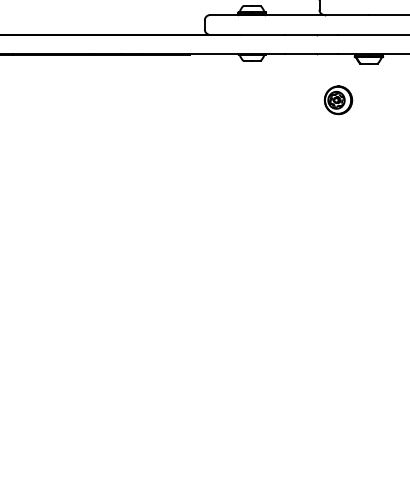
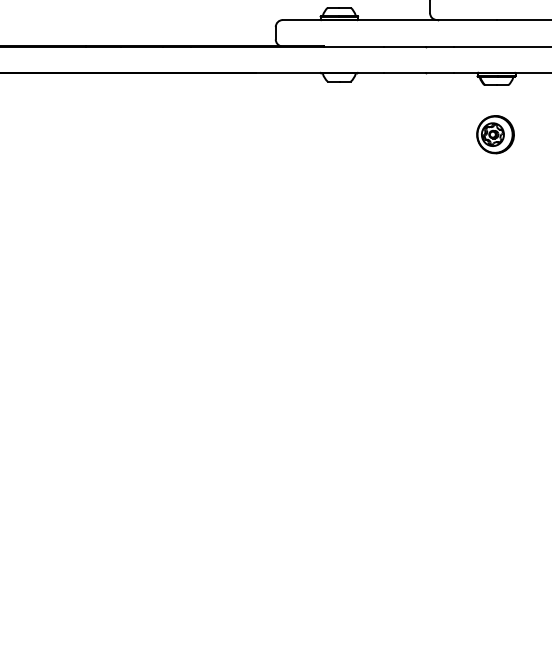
part: (338, 100) -> (495, 134), moved

